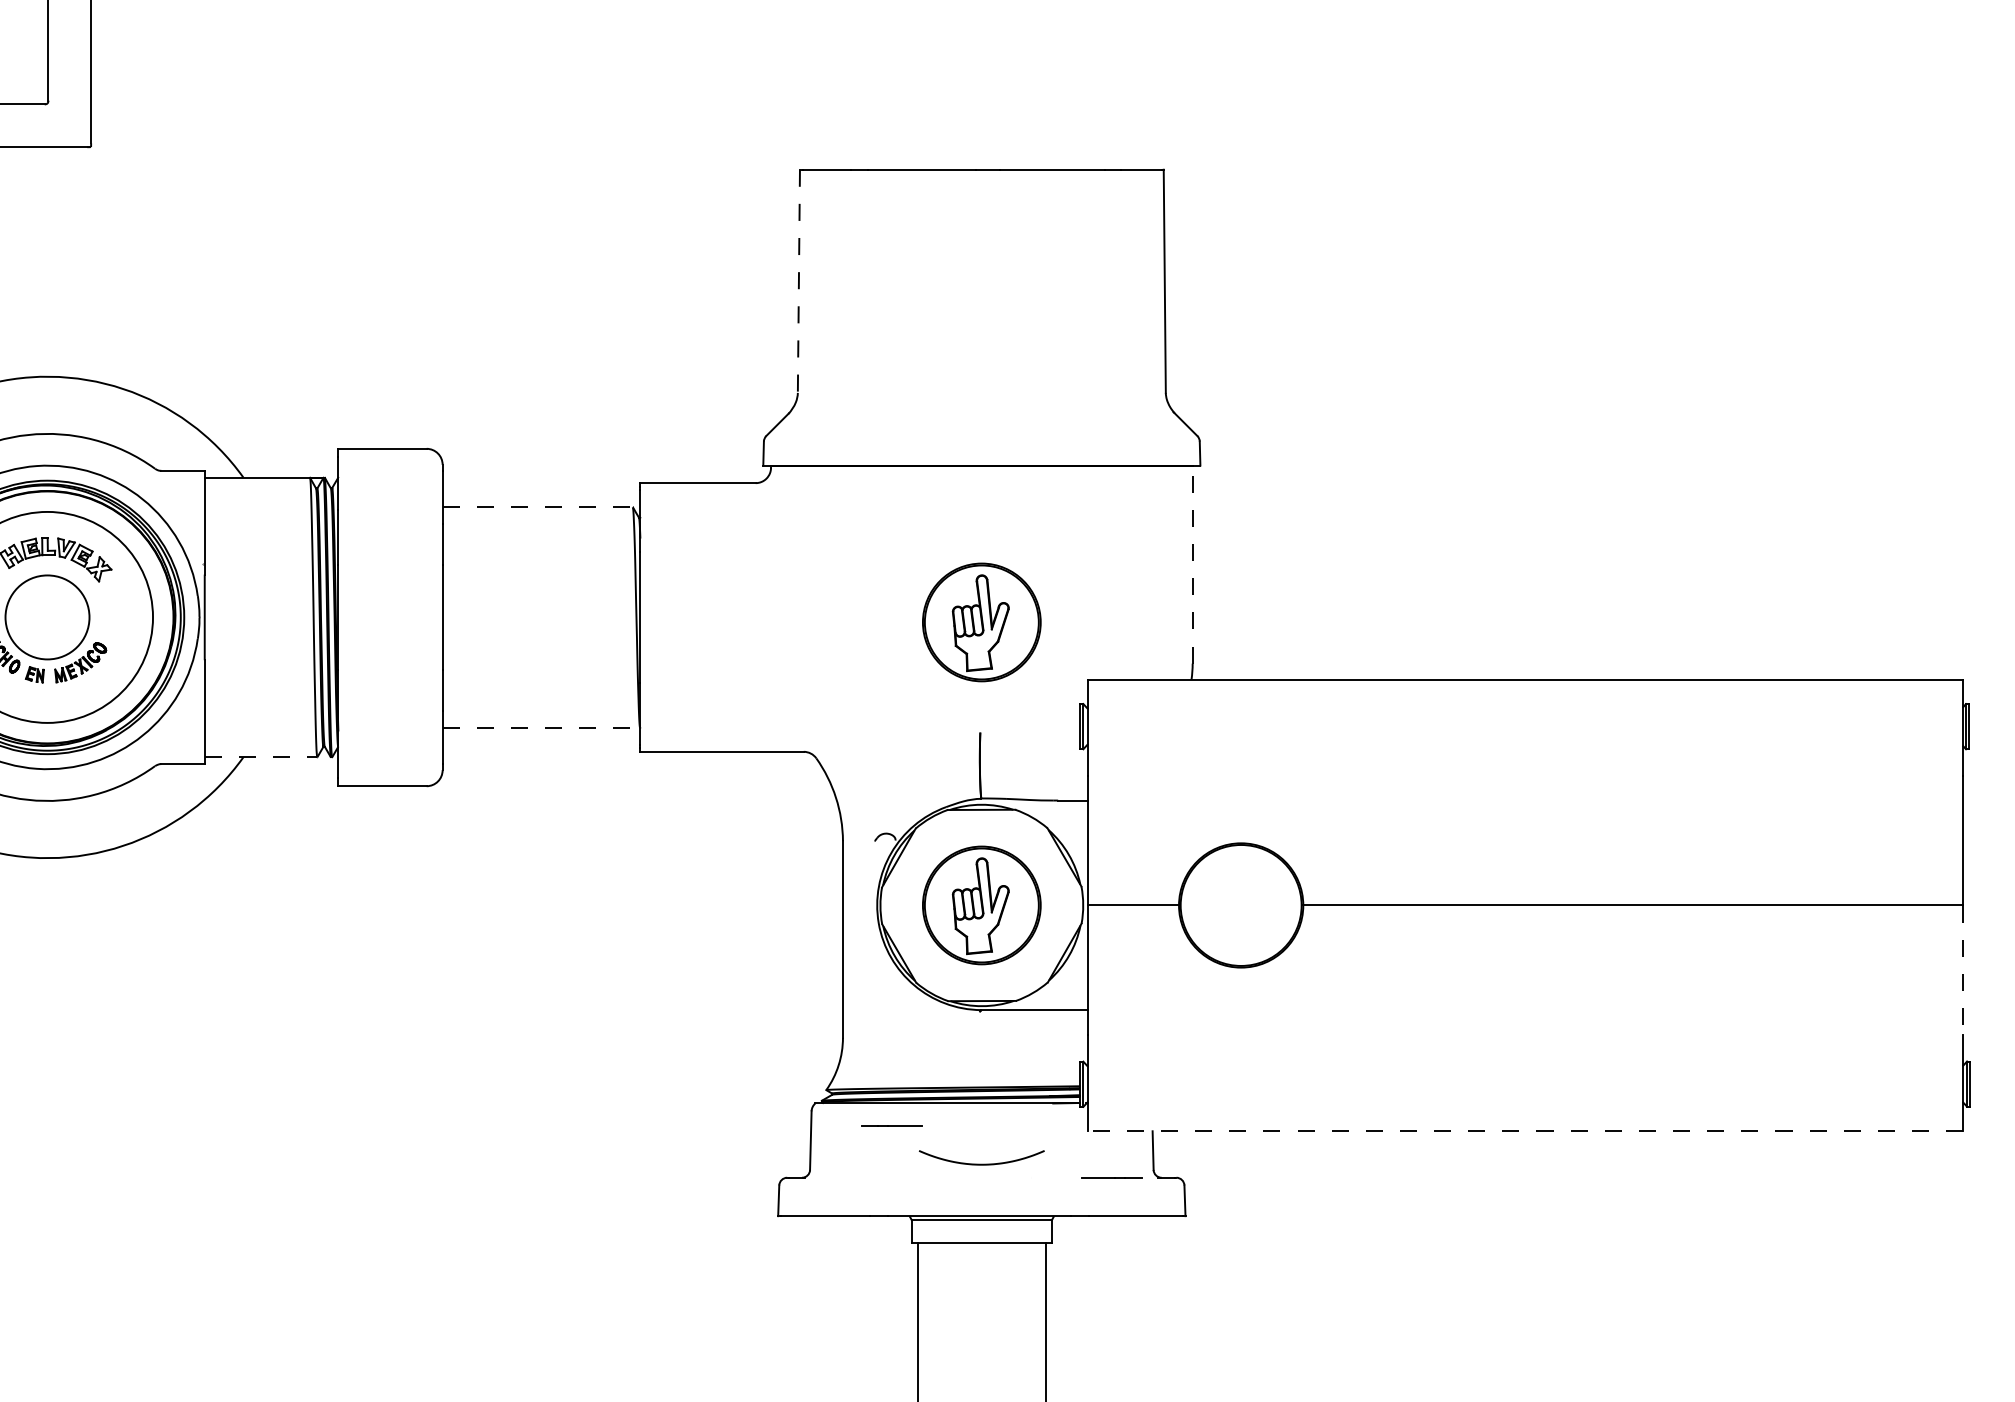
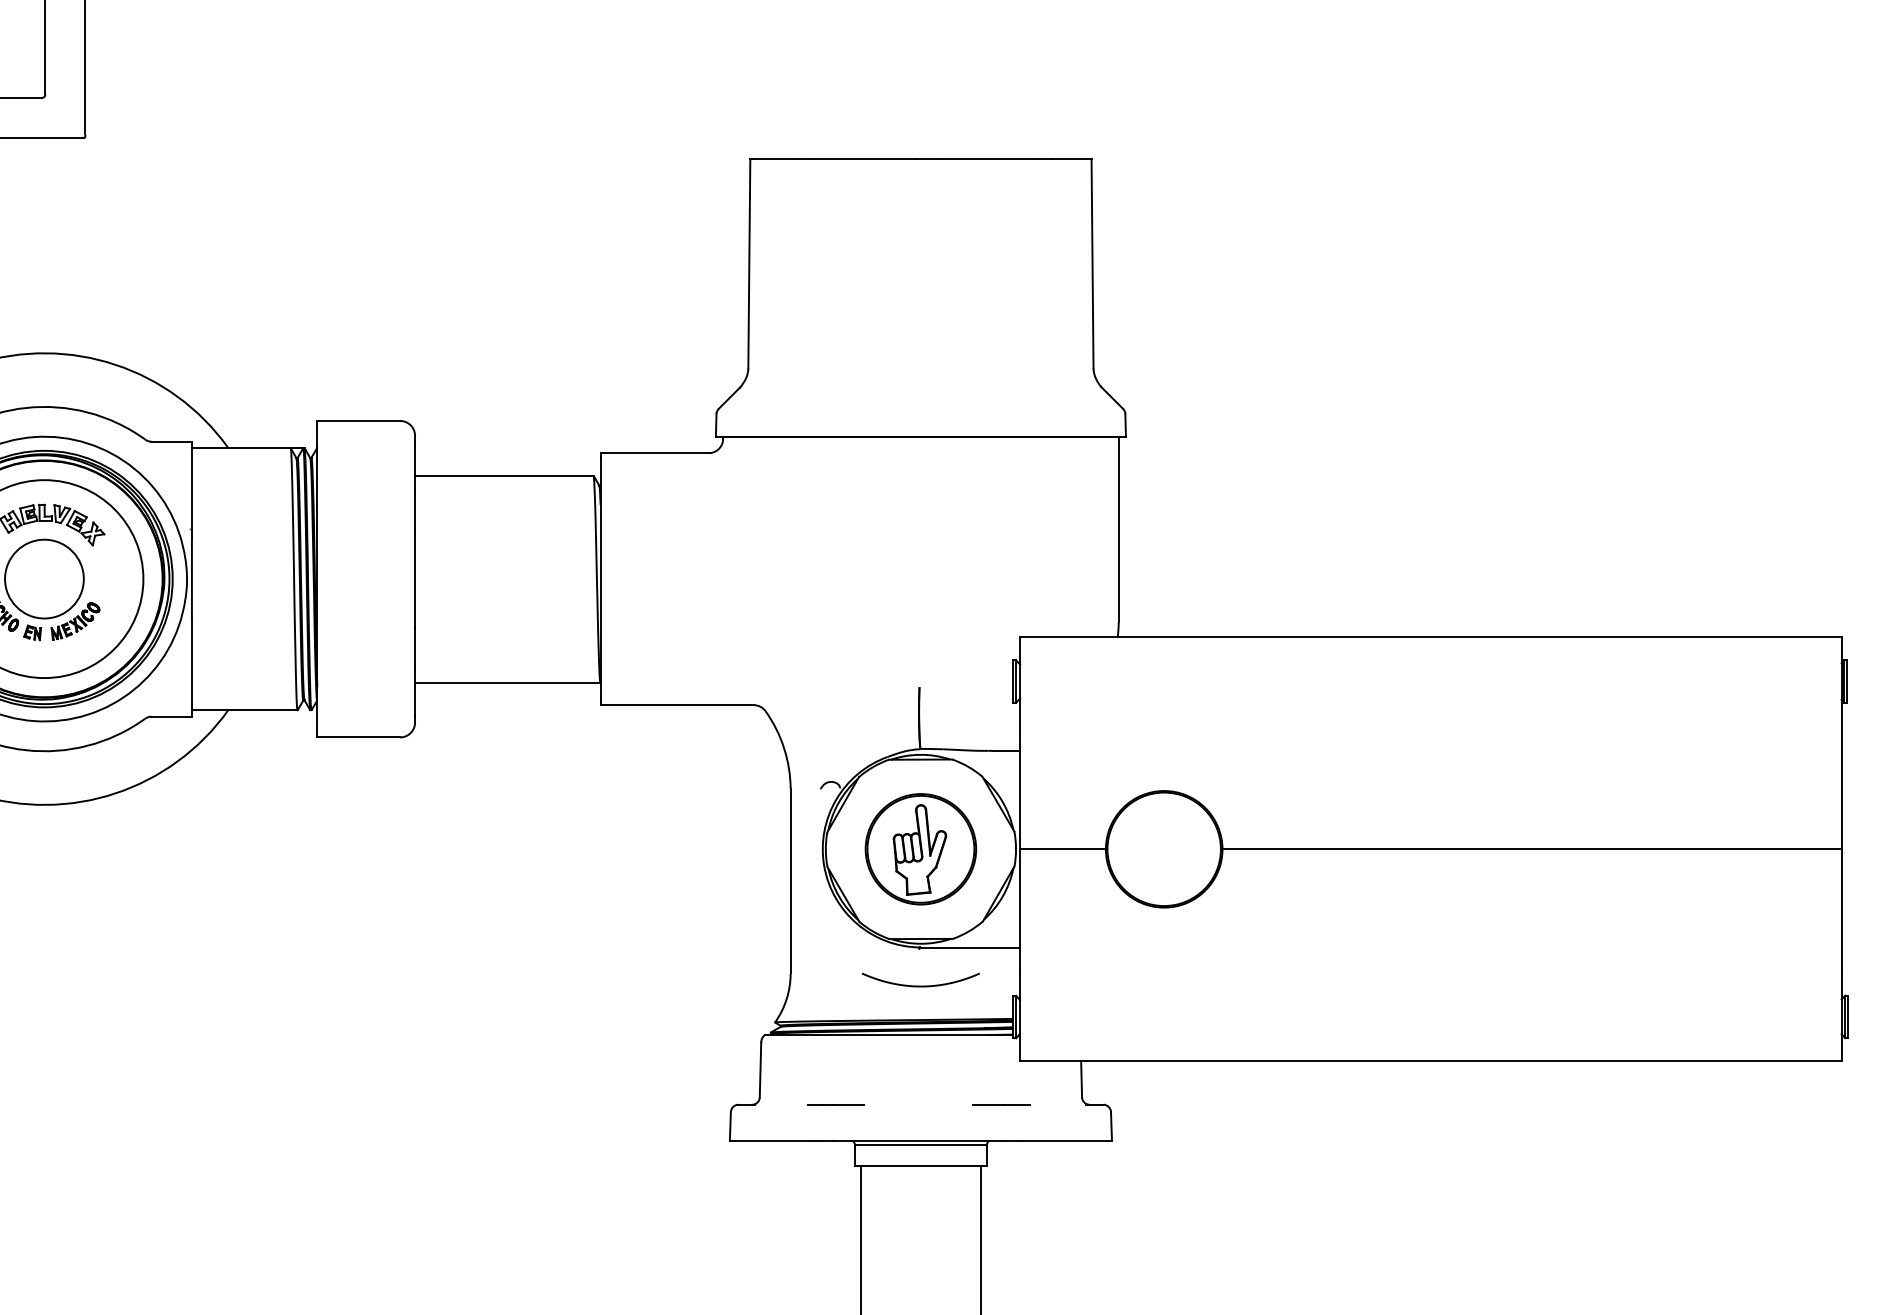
line: (798, 281) -> (748, 263), dashed -> solid
line: (538, 507) -> (505, 475), dashed -> solid
line: (1192, 564) -> (1118, 529), dashed -> solid
part: (981, 622) -> (920, 583), removed
line: (541, 727) -> (507, 682), dashed -> solid
line: (261, 757) -> (245, 710), dashed -> solid
line: (1963, 970) -> (1841, 910), dashed -> solid
line: (891, 1125) -> (836, 1104), moved
line: (1525, 1131) -> (1430, 1061), dashed -> solid
curve: (981, 1163) -> (920, 985), moved
line: (1111, 1177) -> (1001, 1104), moved

